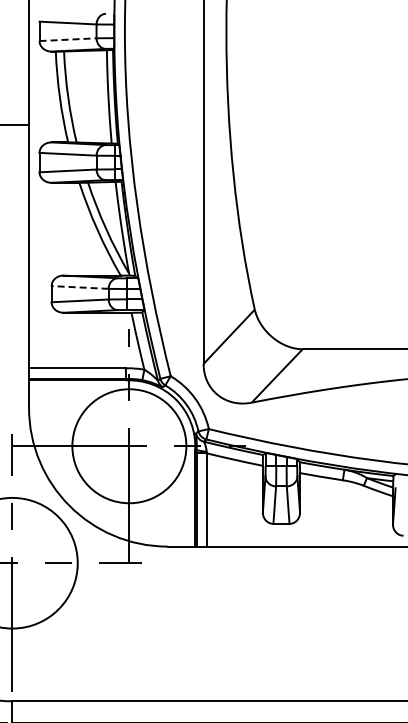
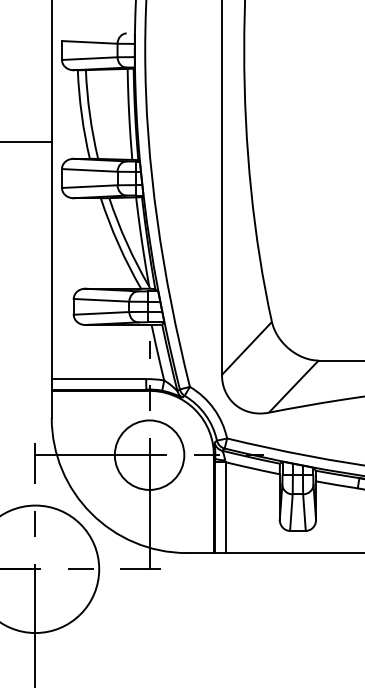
line: (68, 39) -> (90, 58), dashed -> solid
line: (80, 287) -> (101, 300), dashed -> solid
circle: (129, 445) -> (149, 454), size x0.62

